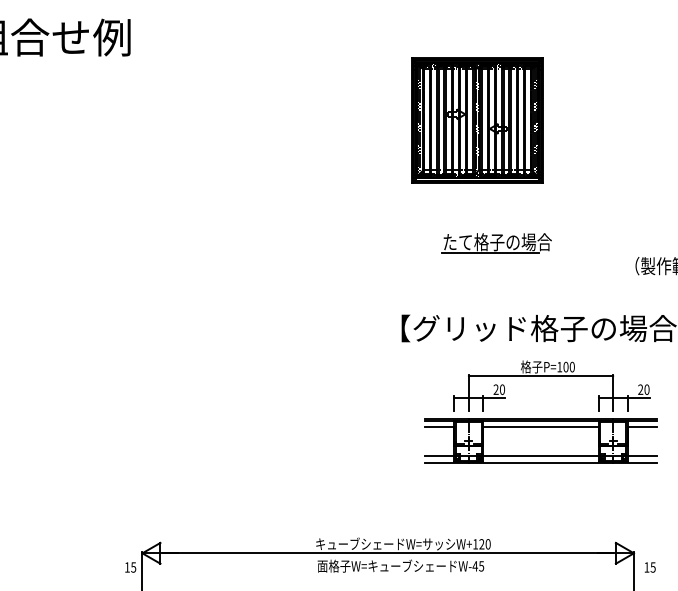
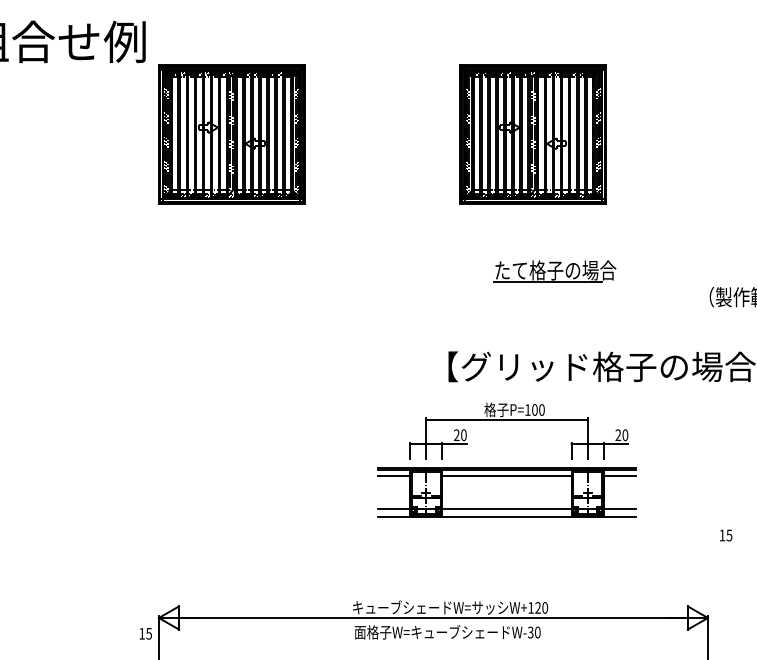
part: (207, 120) -> (231, 134), added
part: (540, 418) -> (506, 467), moved
text: (478, 566) -> (534, 632), W-45 -> W-30
text: (649, 567) -> (725, 535), moved

